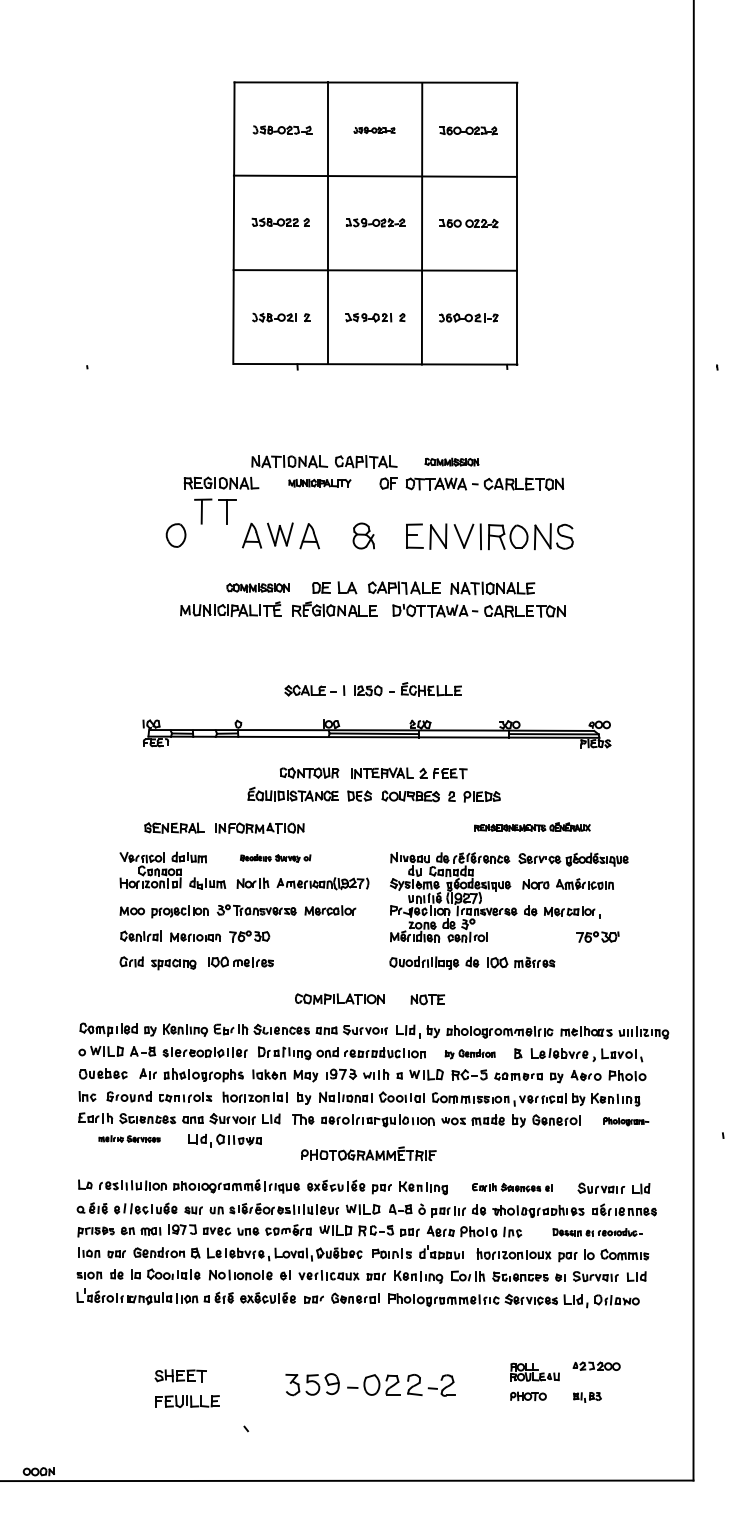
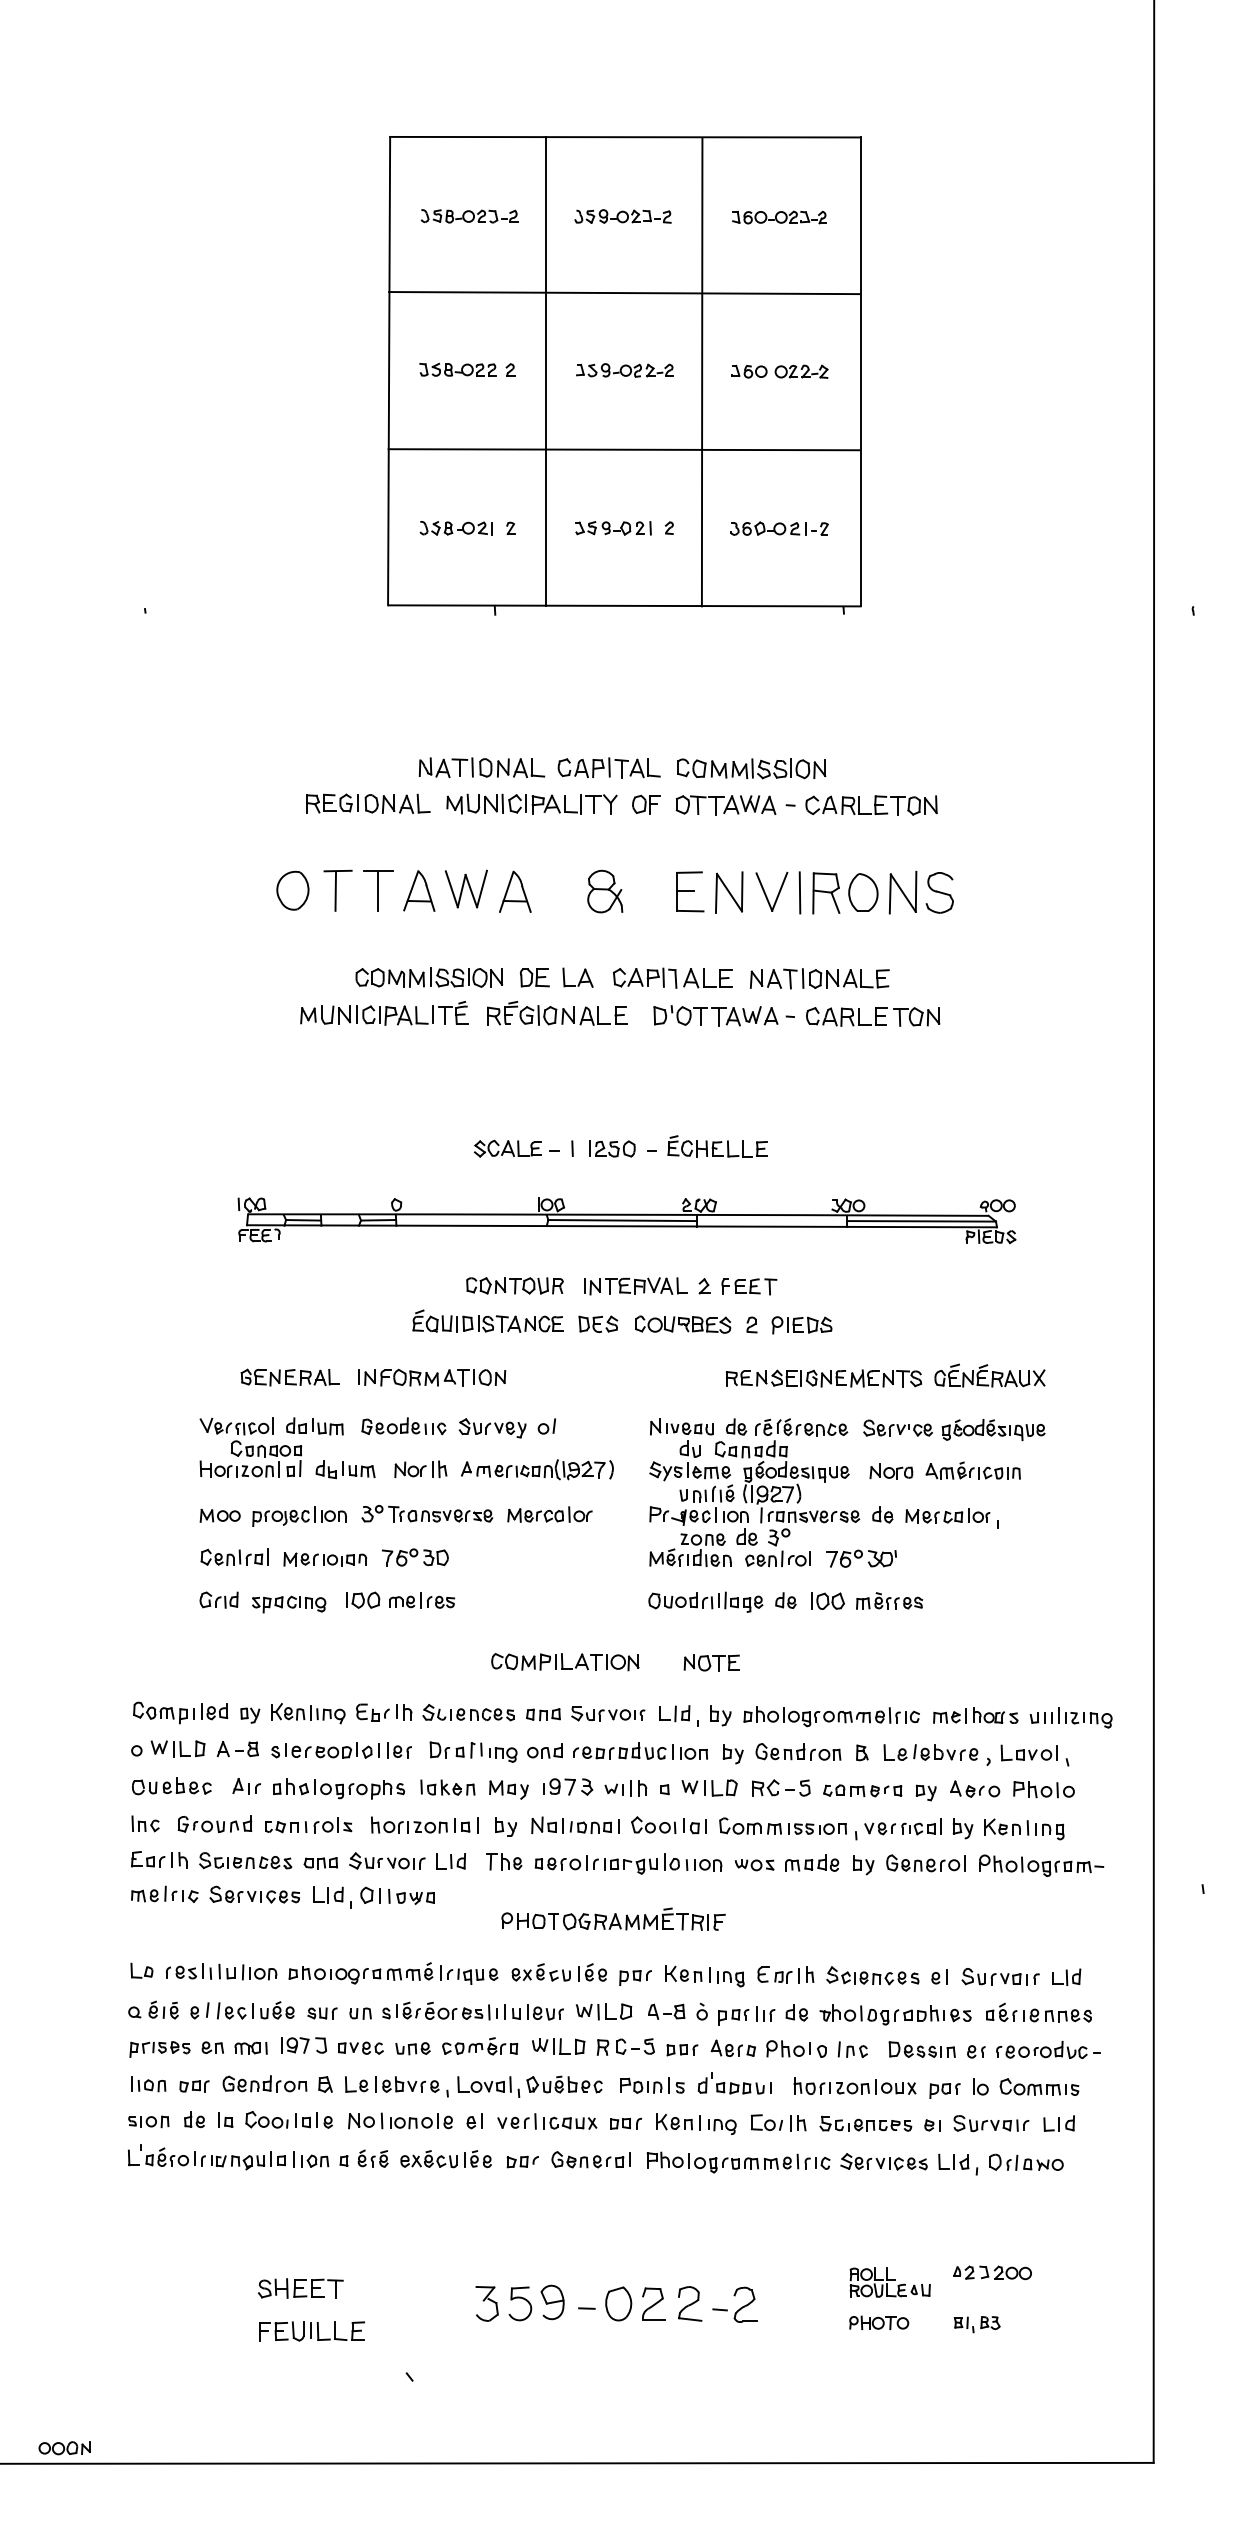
part: (374, 130) -> (622, 216), size x1.43
part: (451, 461) -> (751, 767), size x1.67
part: (319, 482) -> (531, 802), size x1.67
part: (226, 511) -> (376, 890), moved
part: (257, 587) -> (428, 977), size x1.43
part: (532, 826) -> (885, 1374), size x1.67
part: (275, 858) -> (458, 1428), size x1.67
part: (597, 936) -> (860, 1557), moved
part: (470, 1054) -> (782, 1754), size x1.43
part: (625, 1121) -> (1040, 1865), size x1.67
part: (129, 1138) -> (215, 1893), size x1.67
part: (512, 1187) -> (852, 1975), size x1.43
part: (597, 1232) -> (993, 2050), size x1.43

